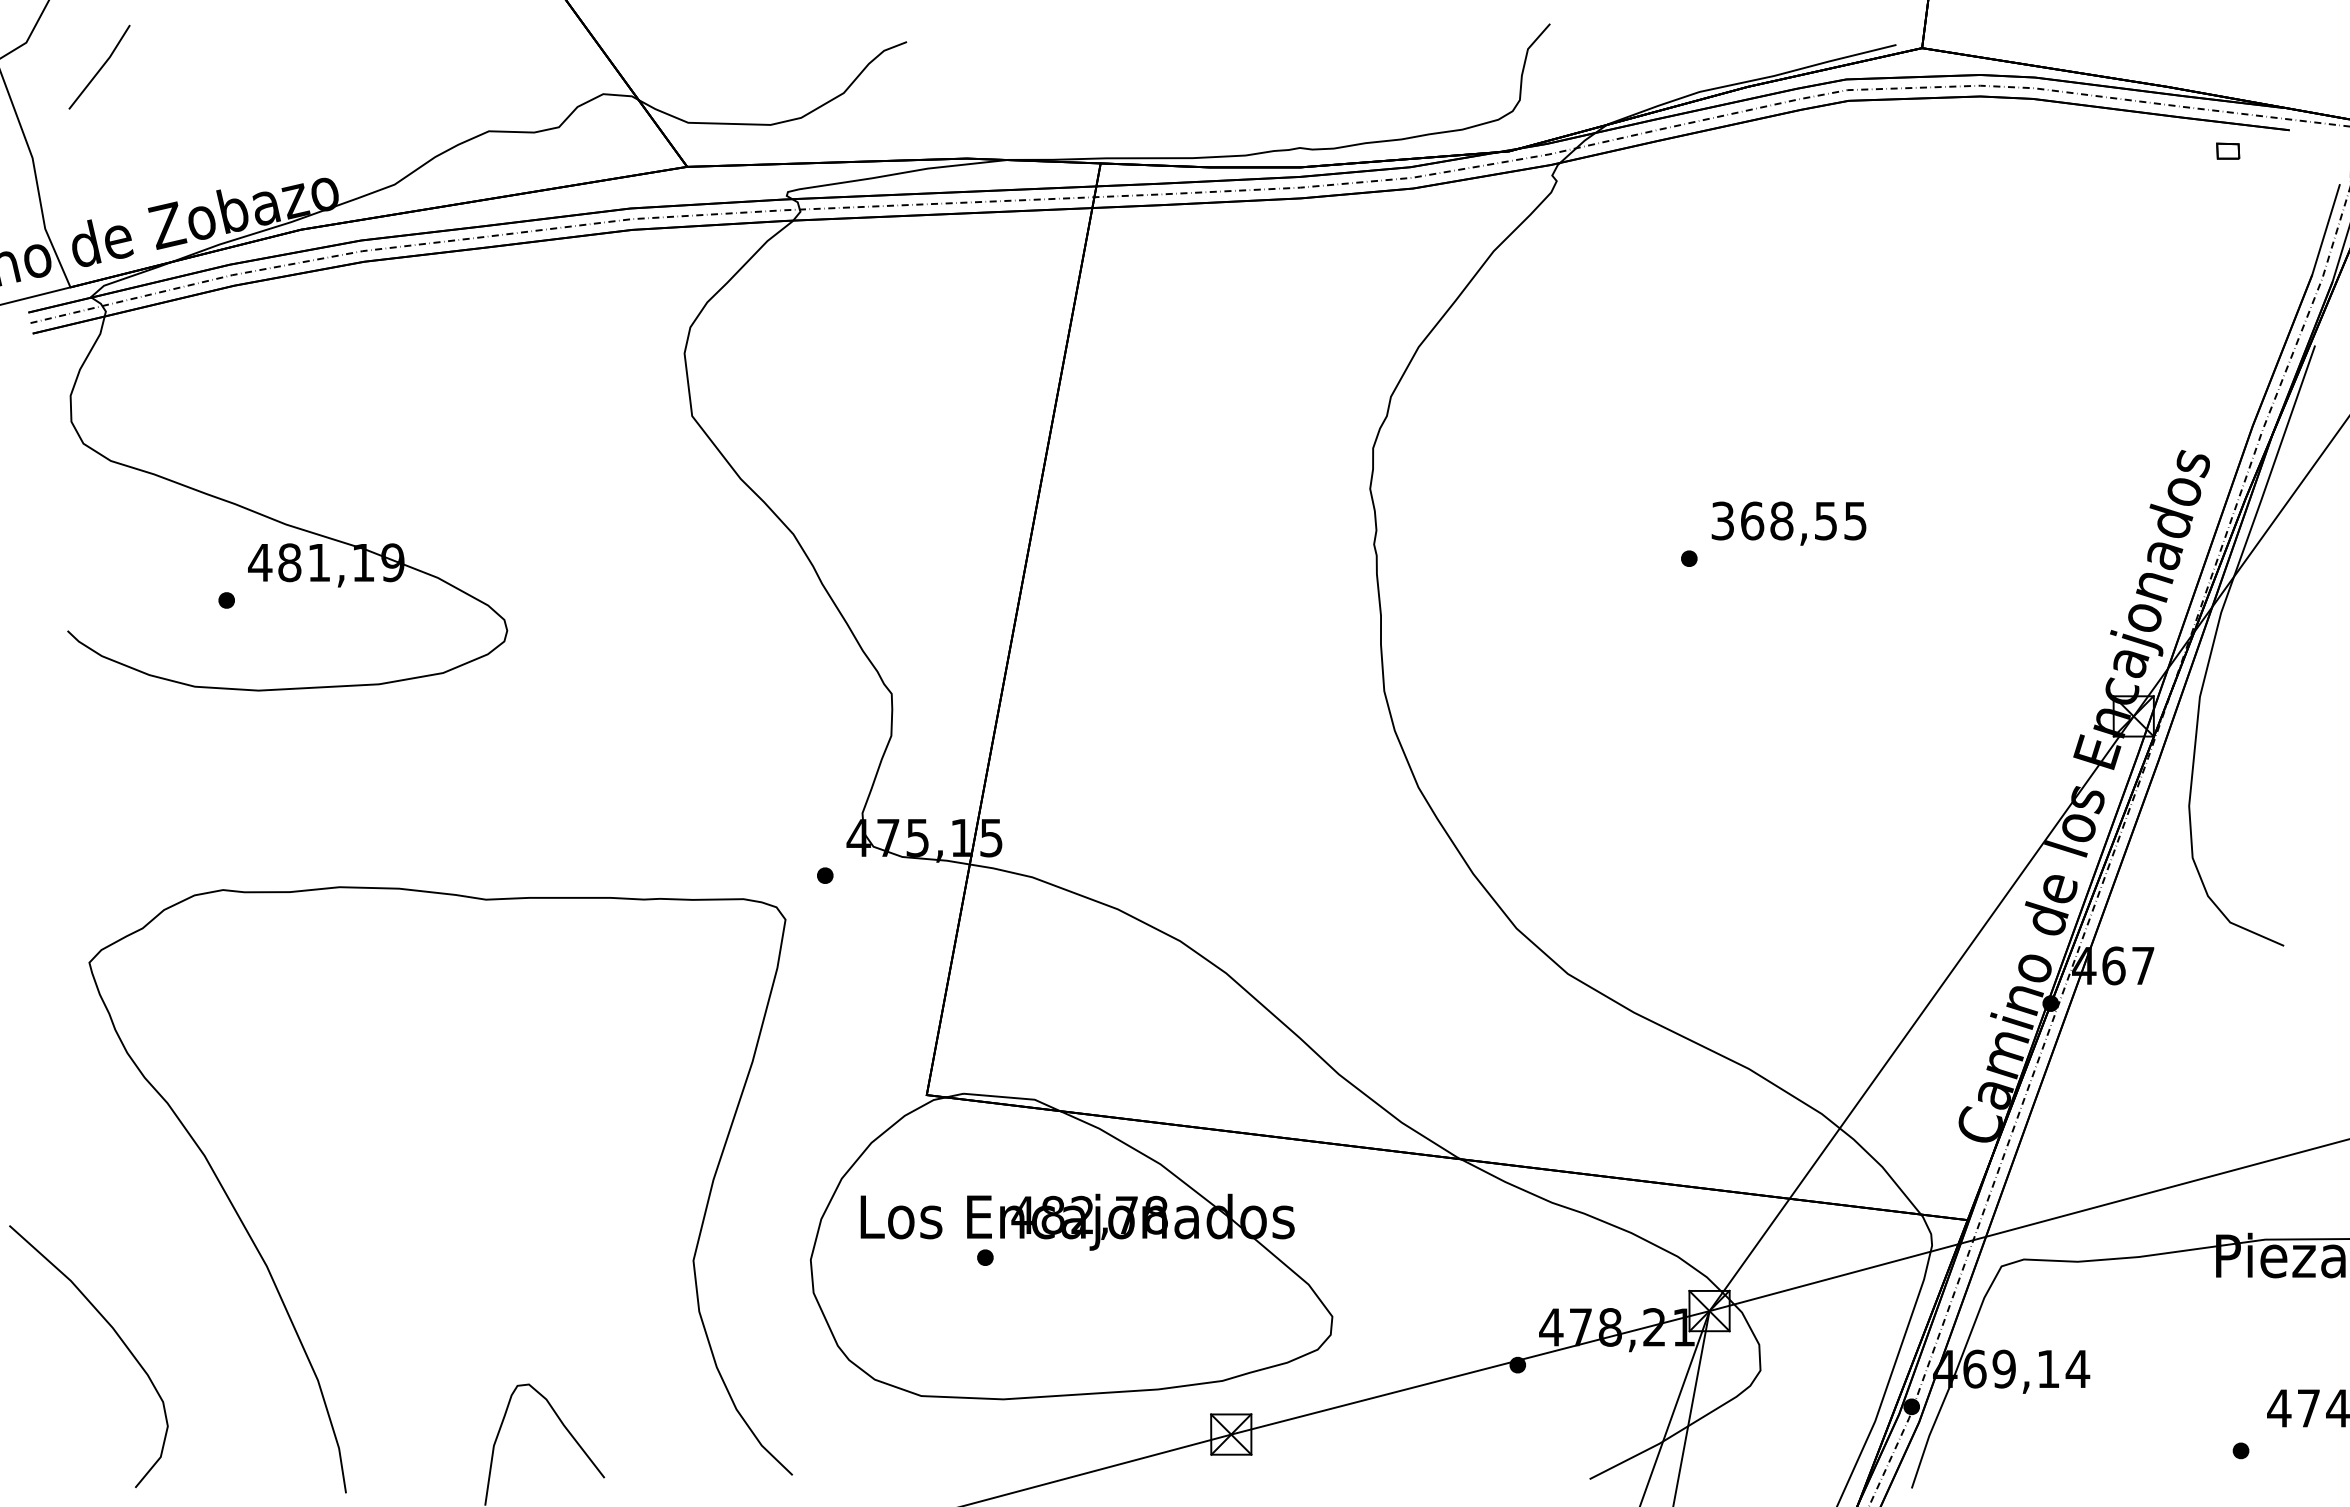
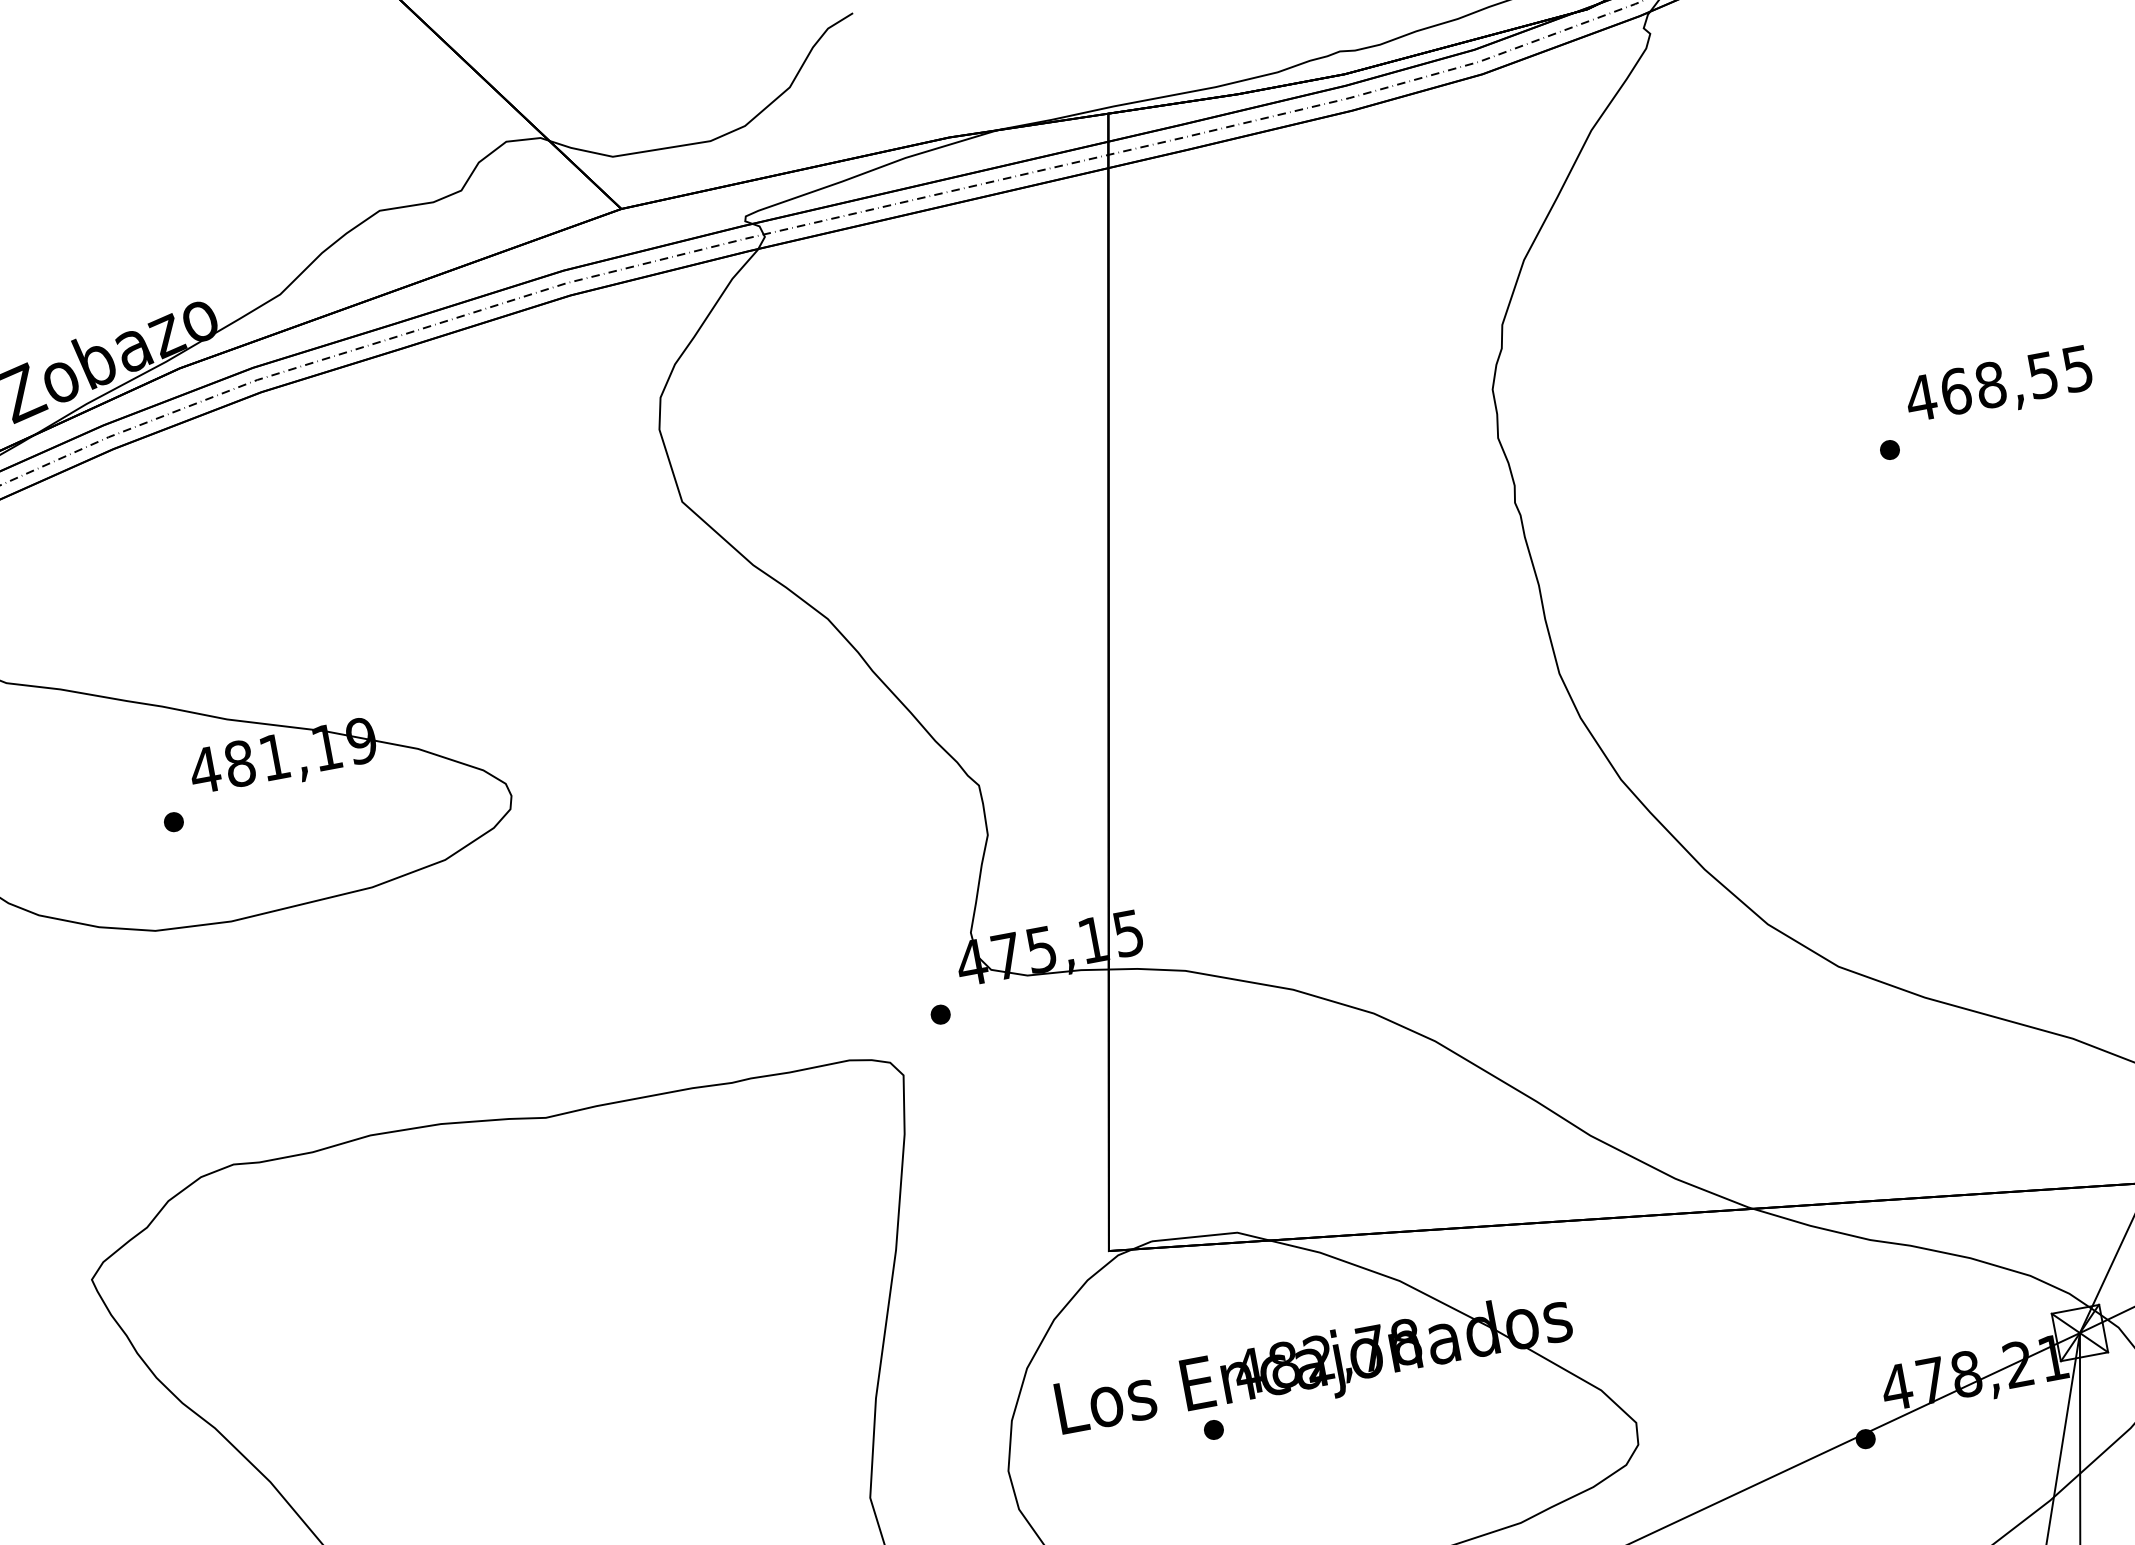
text: (1722, 520) -> (1920, 397), 368,55 -> 468,55

